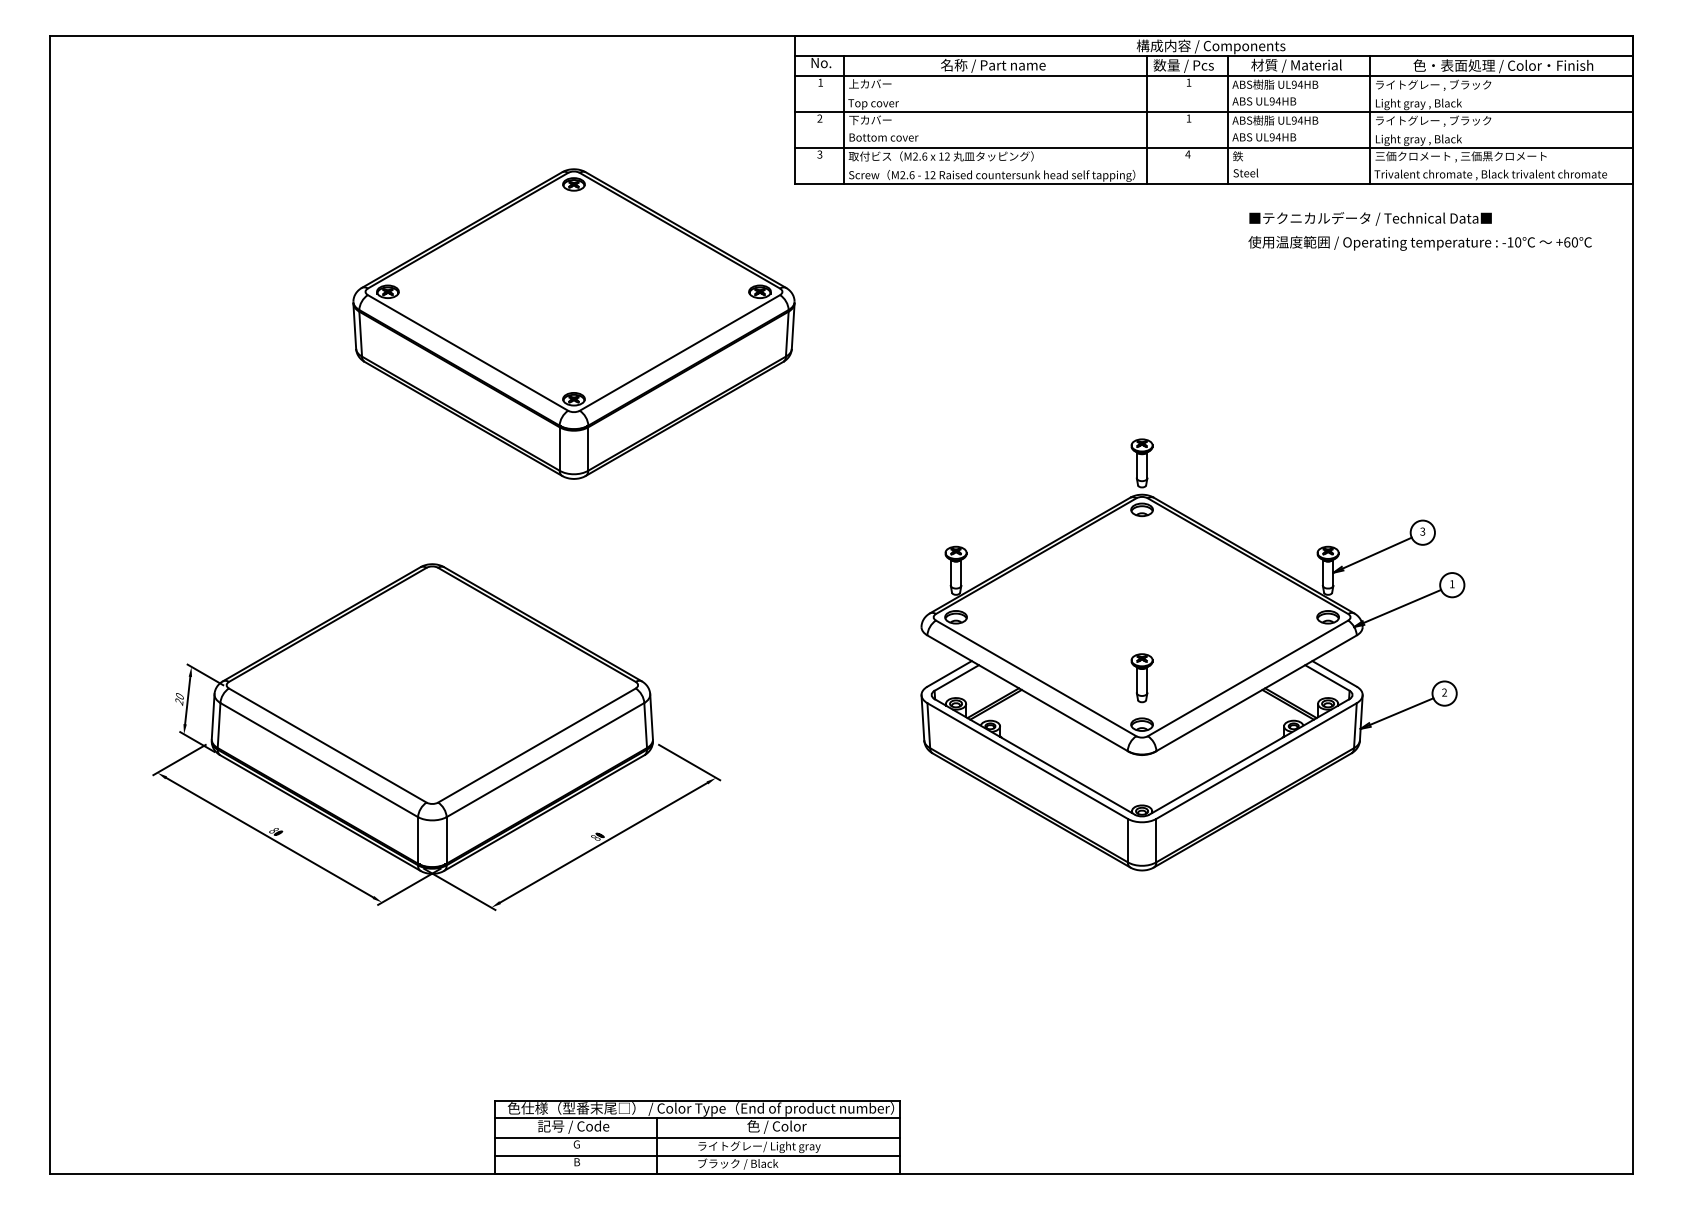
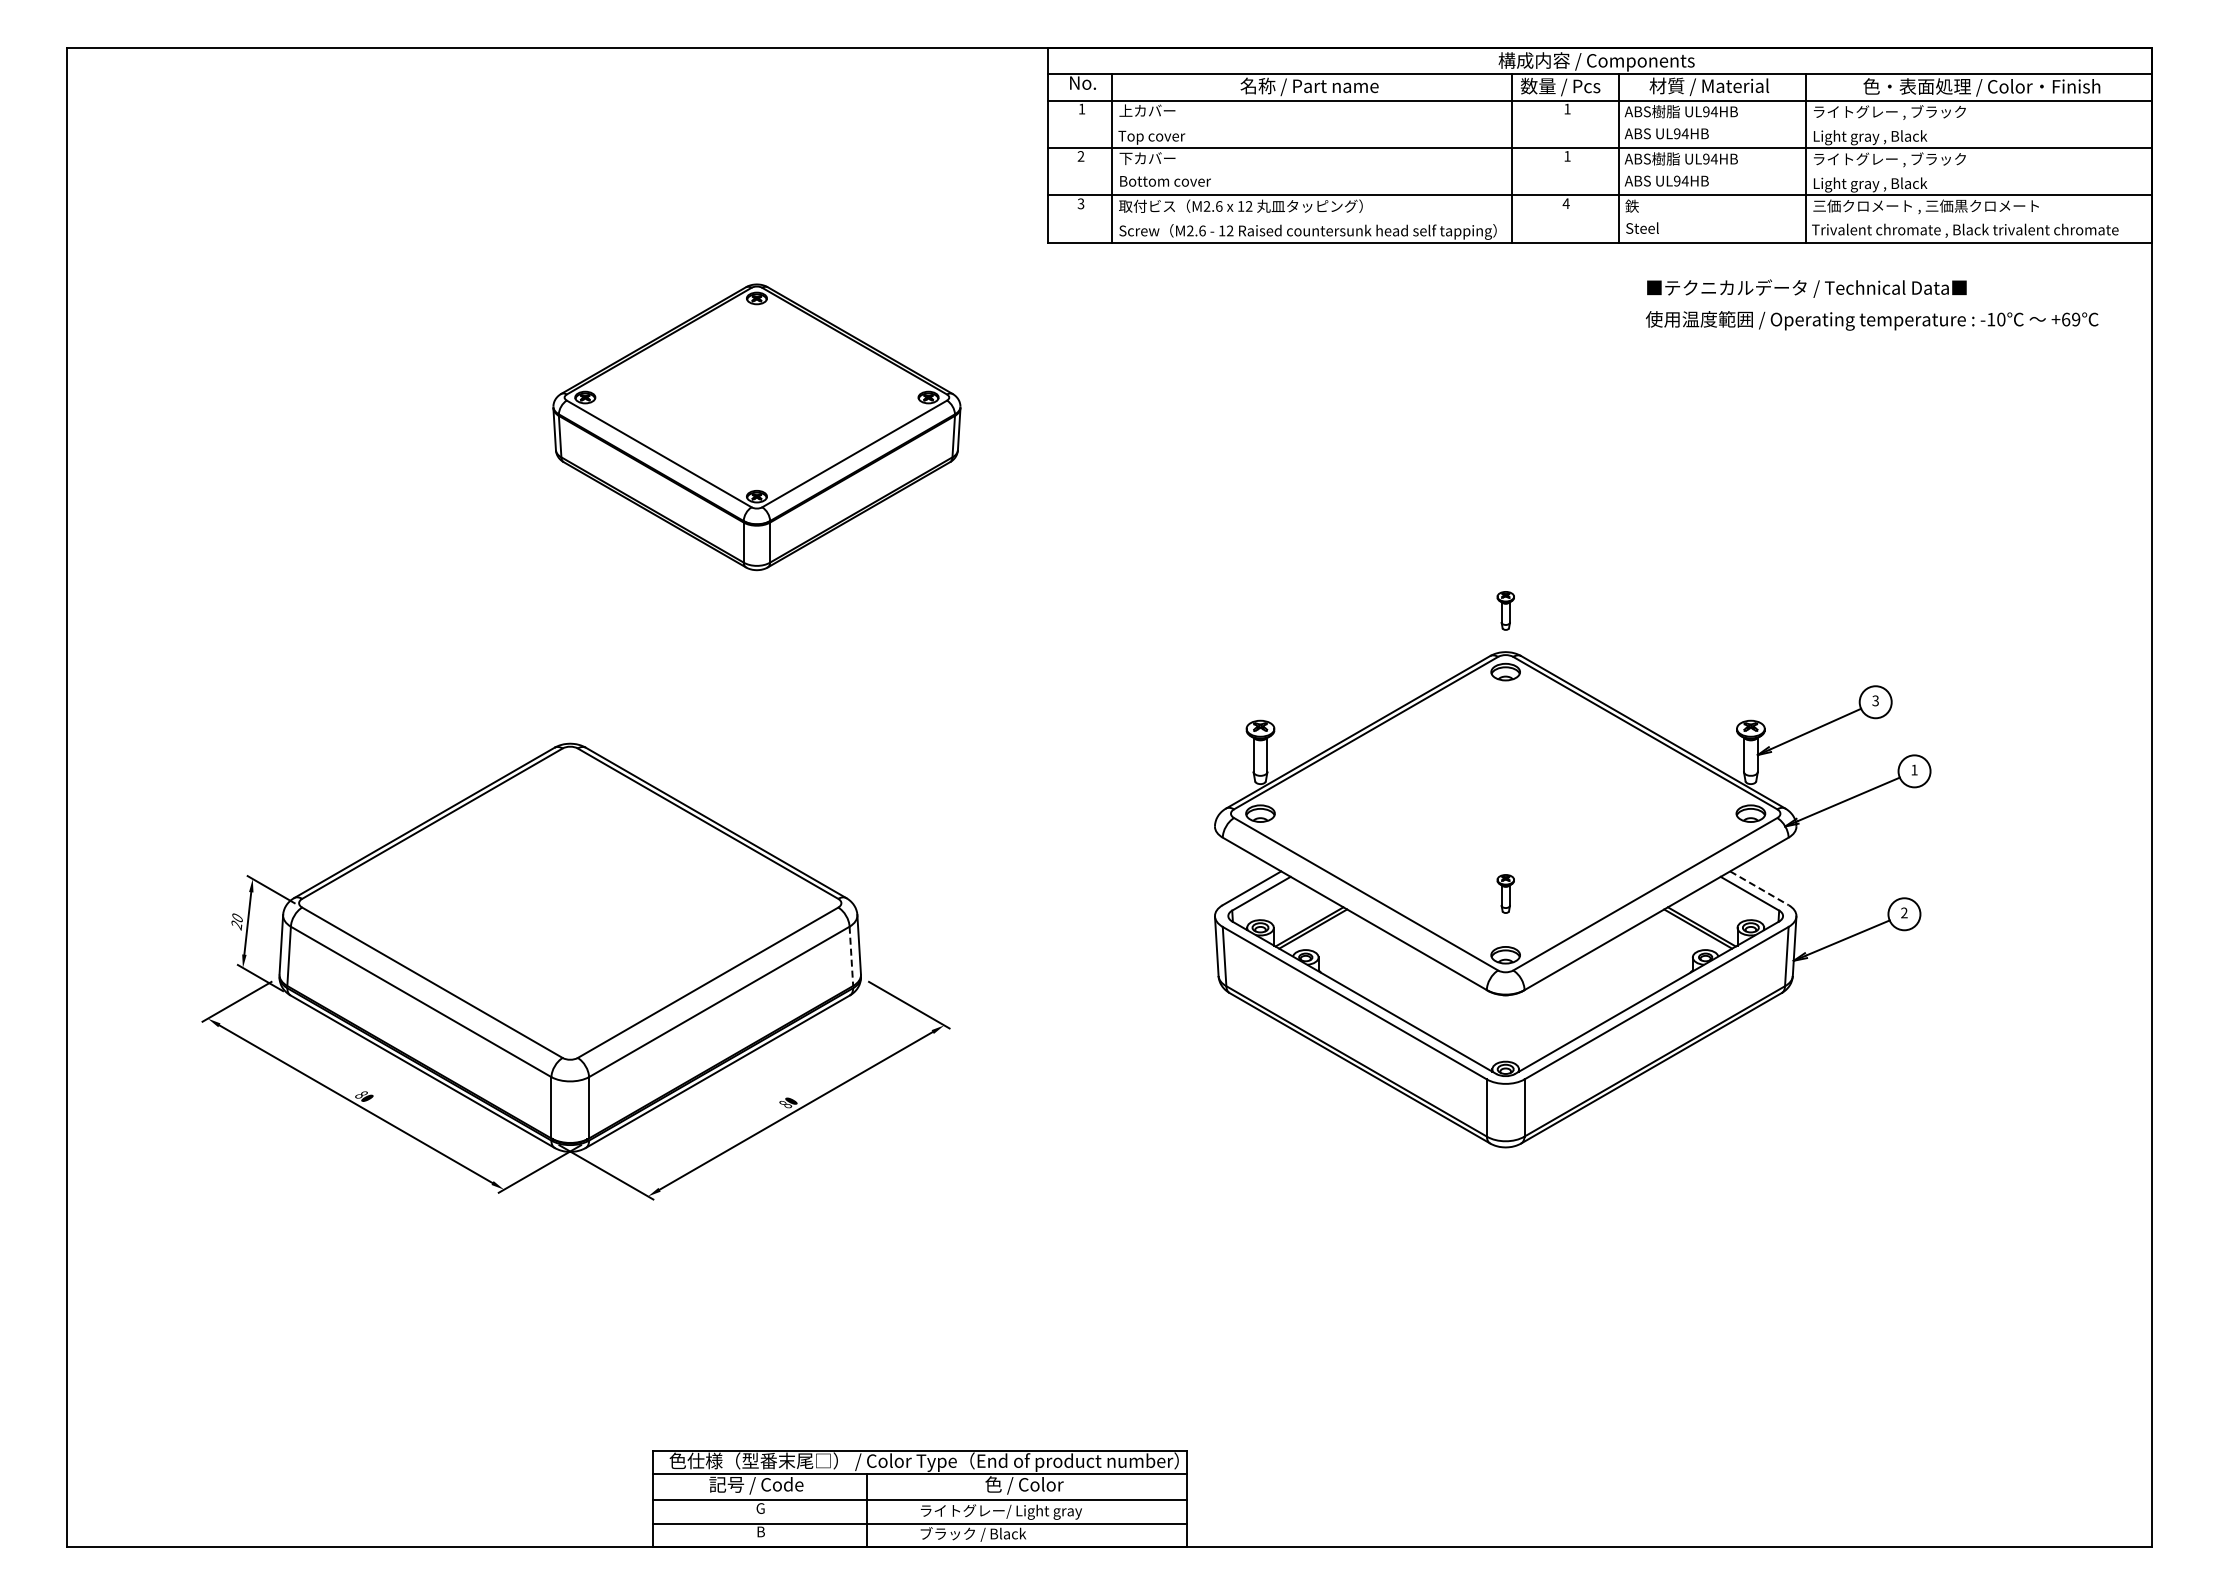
text: (1575, 242) -> (2076, 319), +60 -> +69
part: (573, 324) -> (756, 427), size x0.7
part: (1141, 463) -> (1505, 610), size x0.6
line: (1334, 674) -> (1759, 888), solid -> dashed
part: (1141, 677) -> (1505, 893), size x0.6
line: (645, 725) -> (851, 956), solid -> dashed

